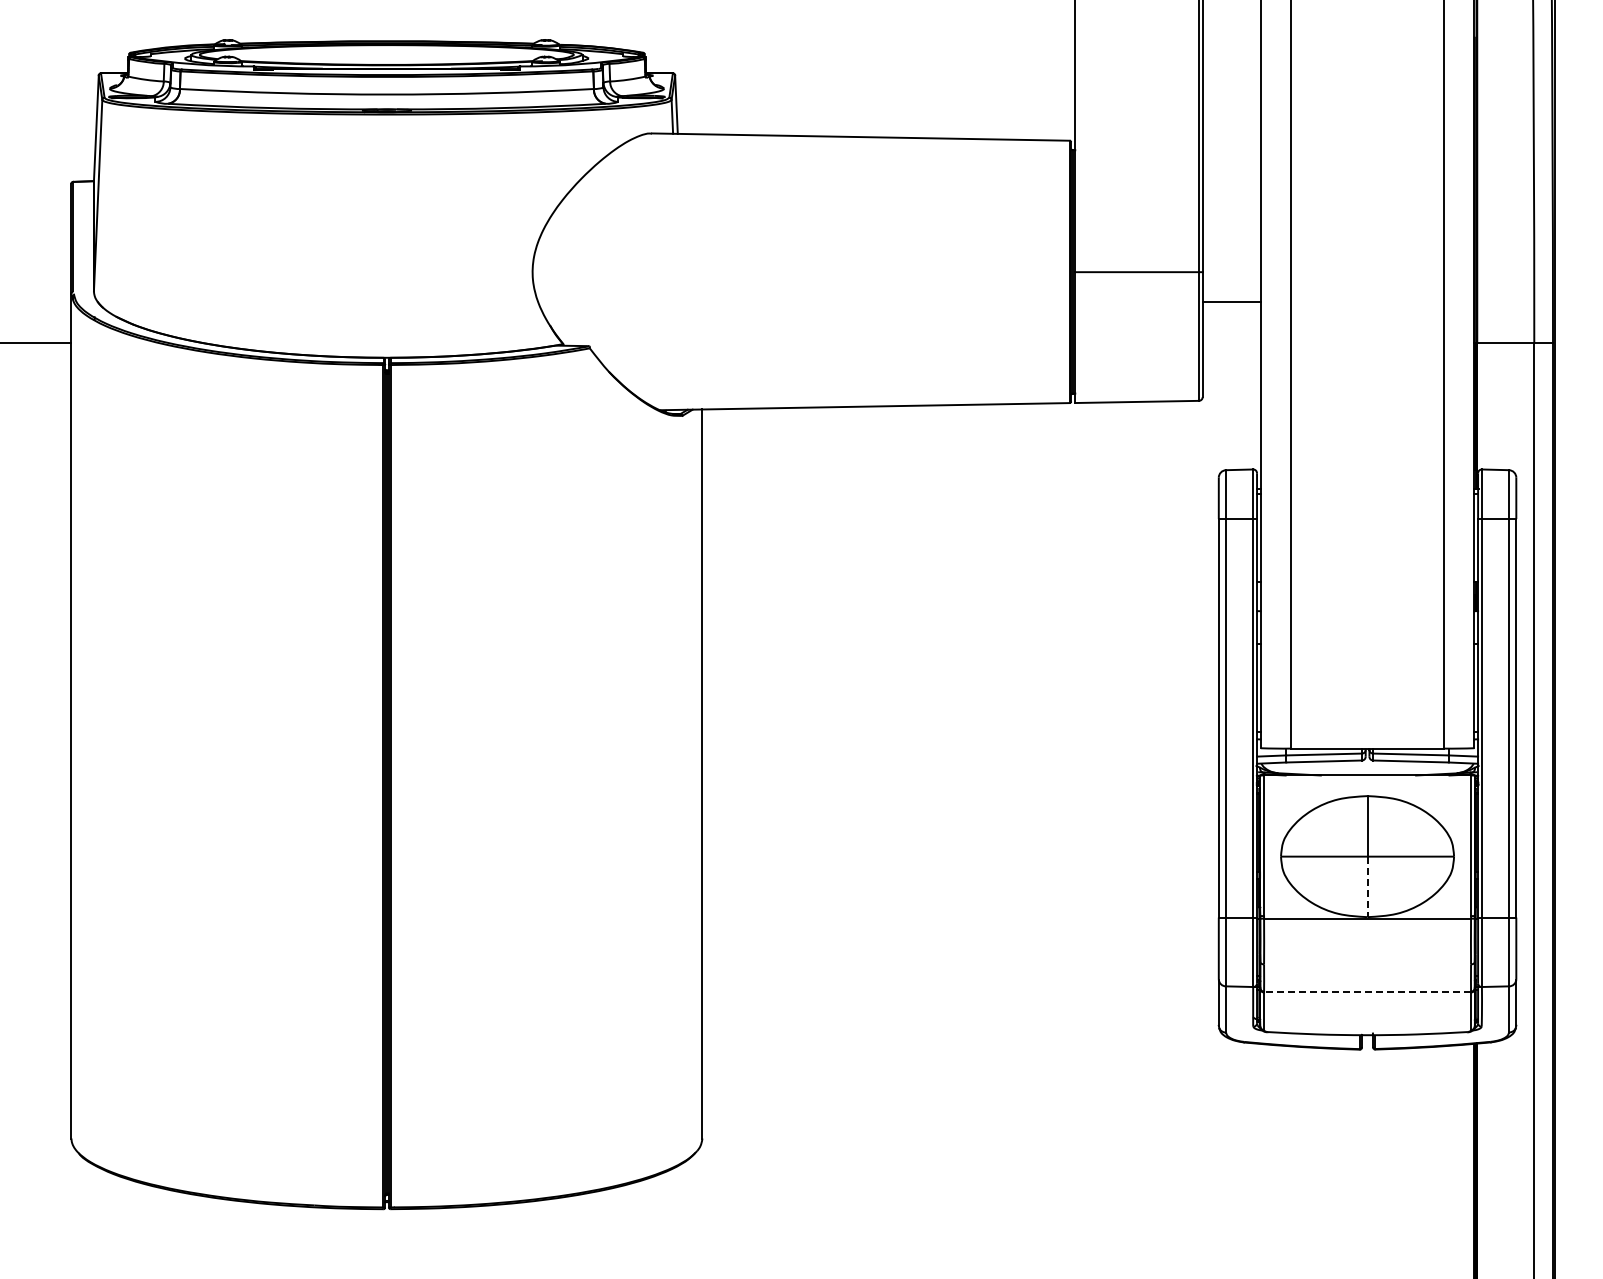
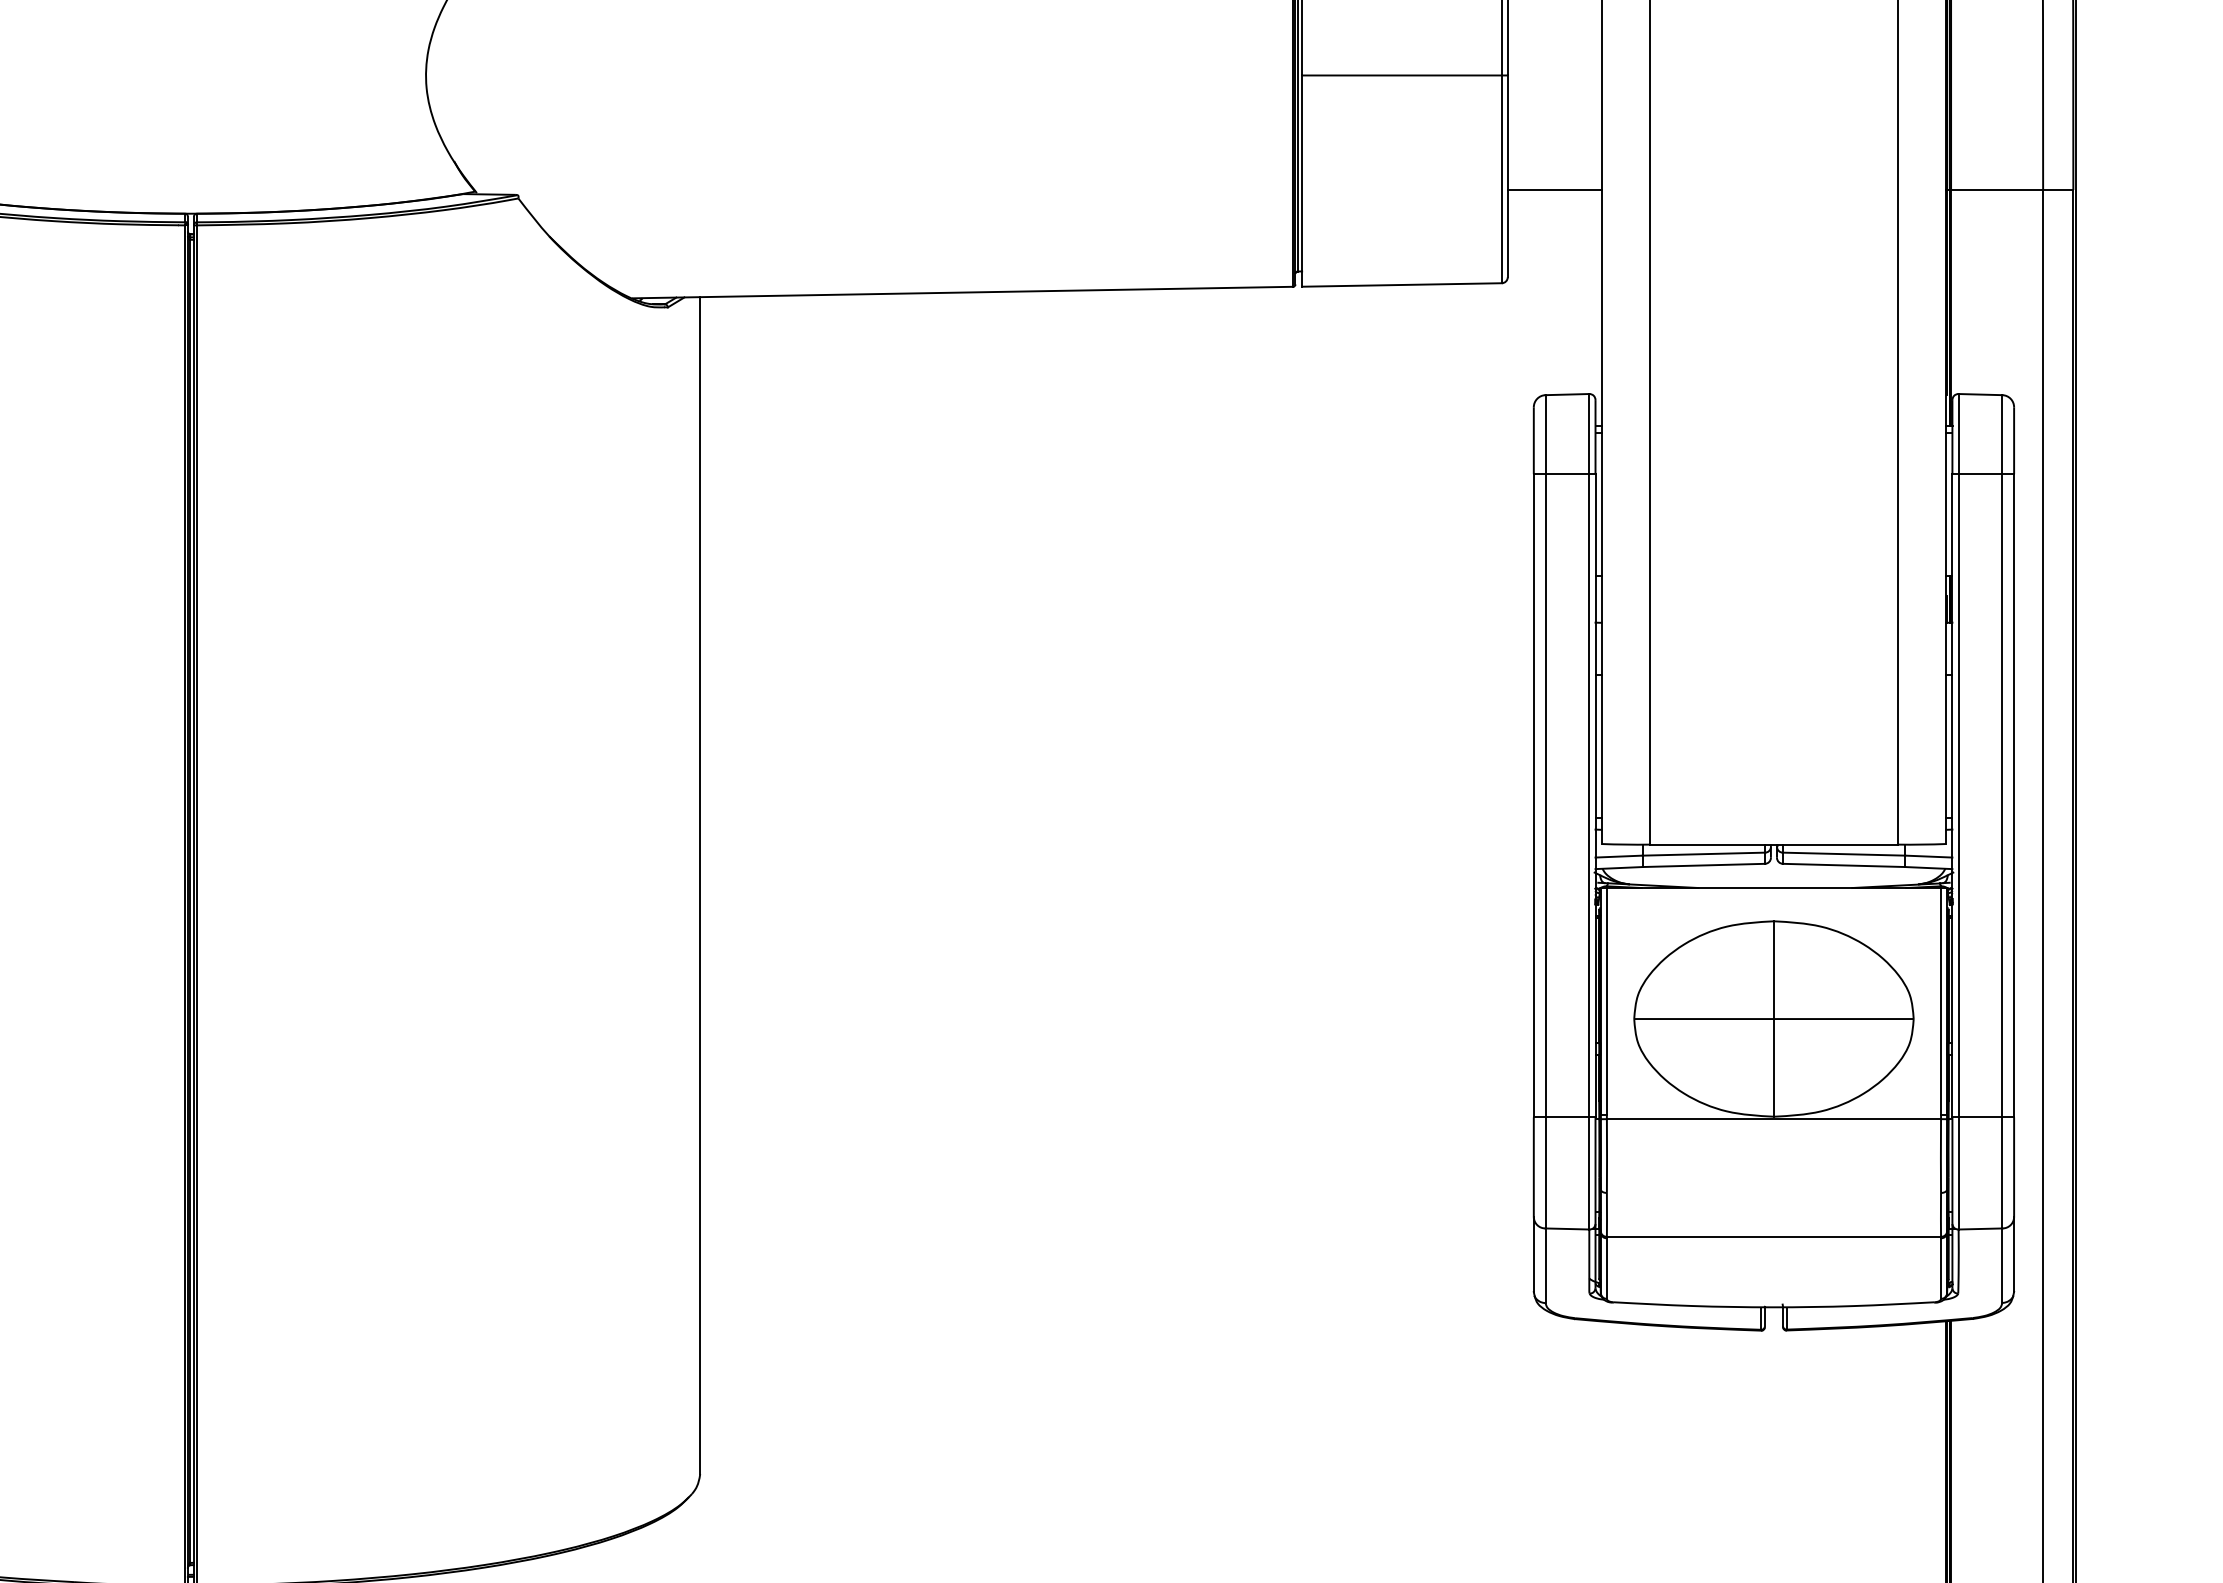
line: (1231, 302) -> (1554, 190), moved
line: (1367, 887) -> (1773, 1068), dashed -> solid
line: (1367, 991) -> (1773, 1236), dashed -> solid

